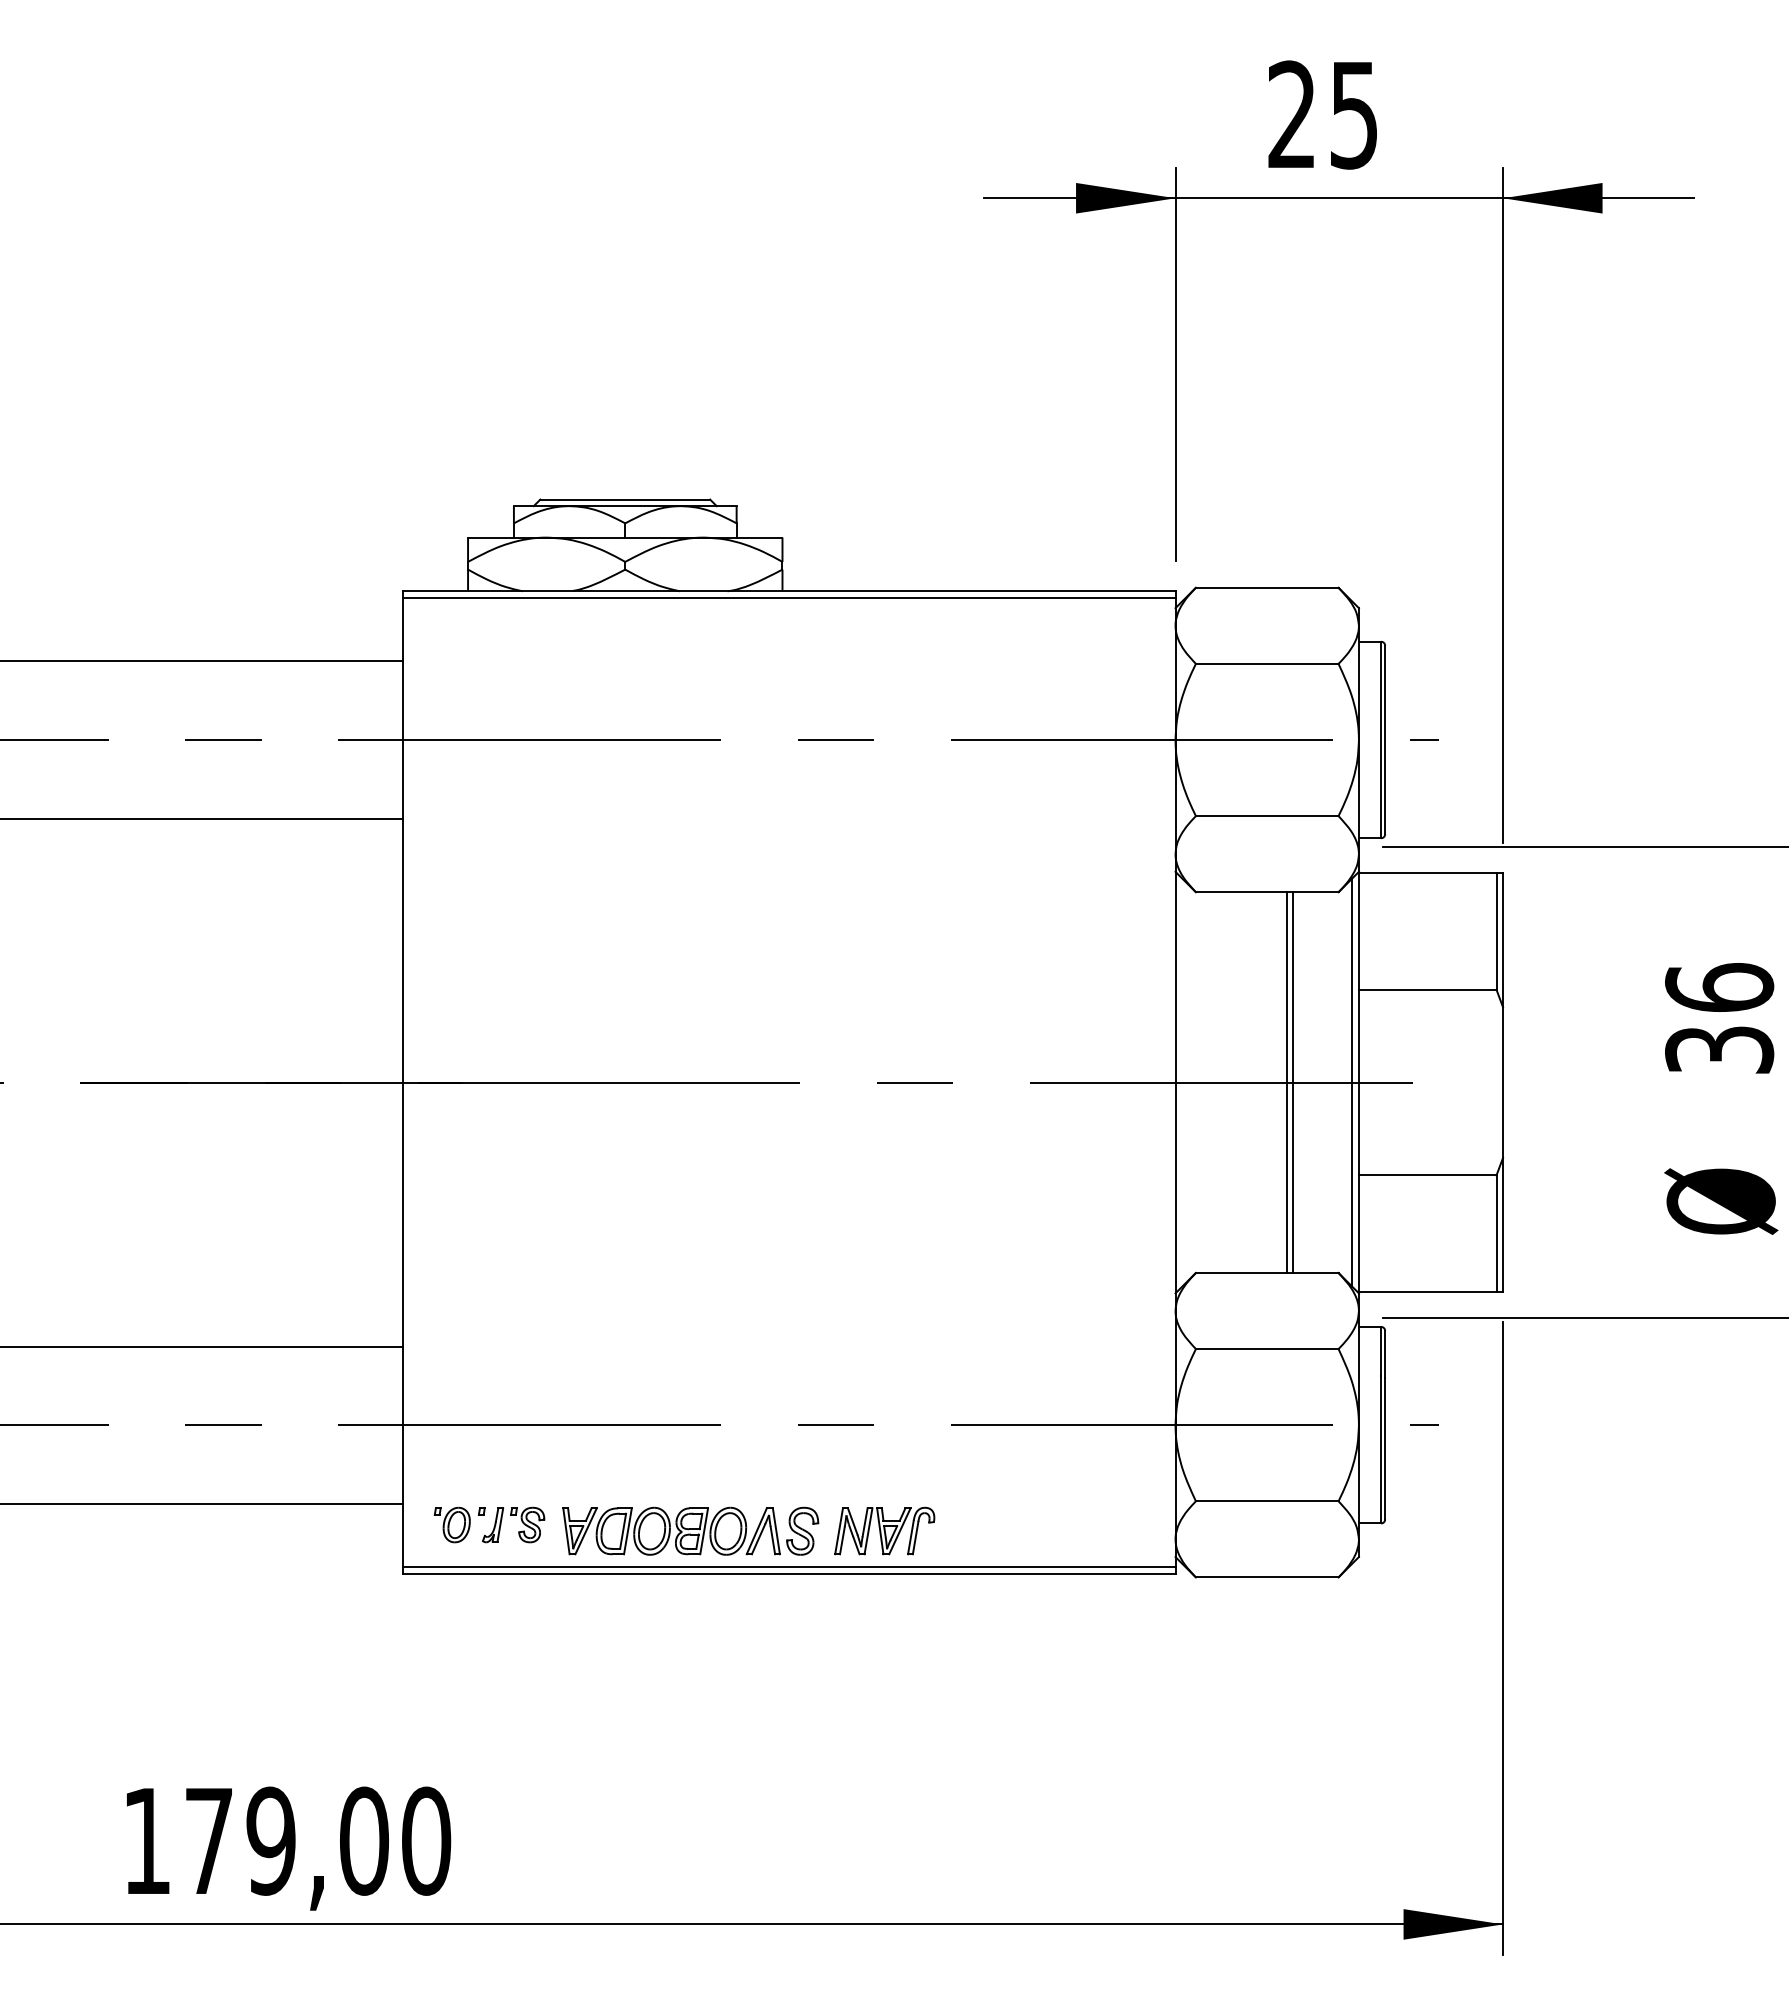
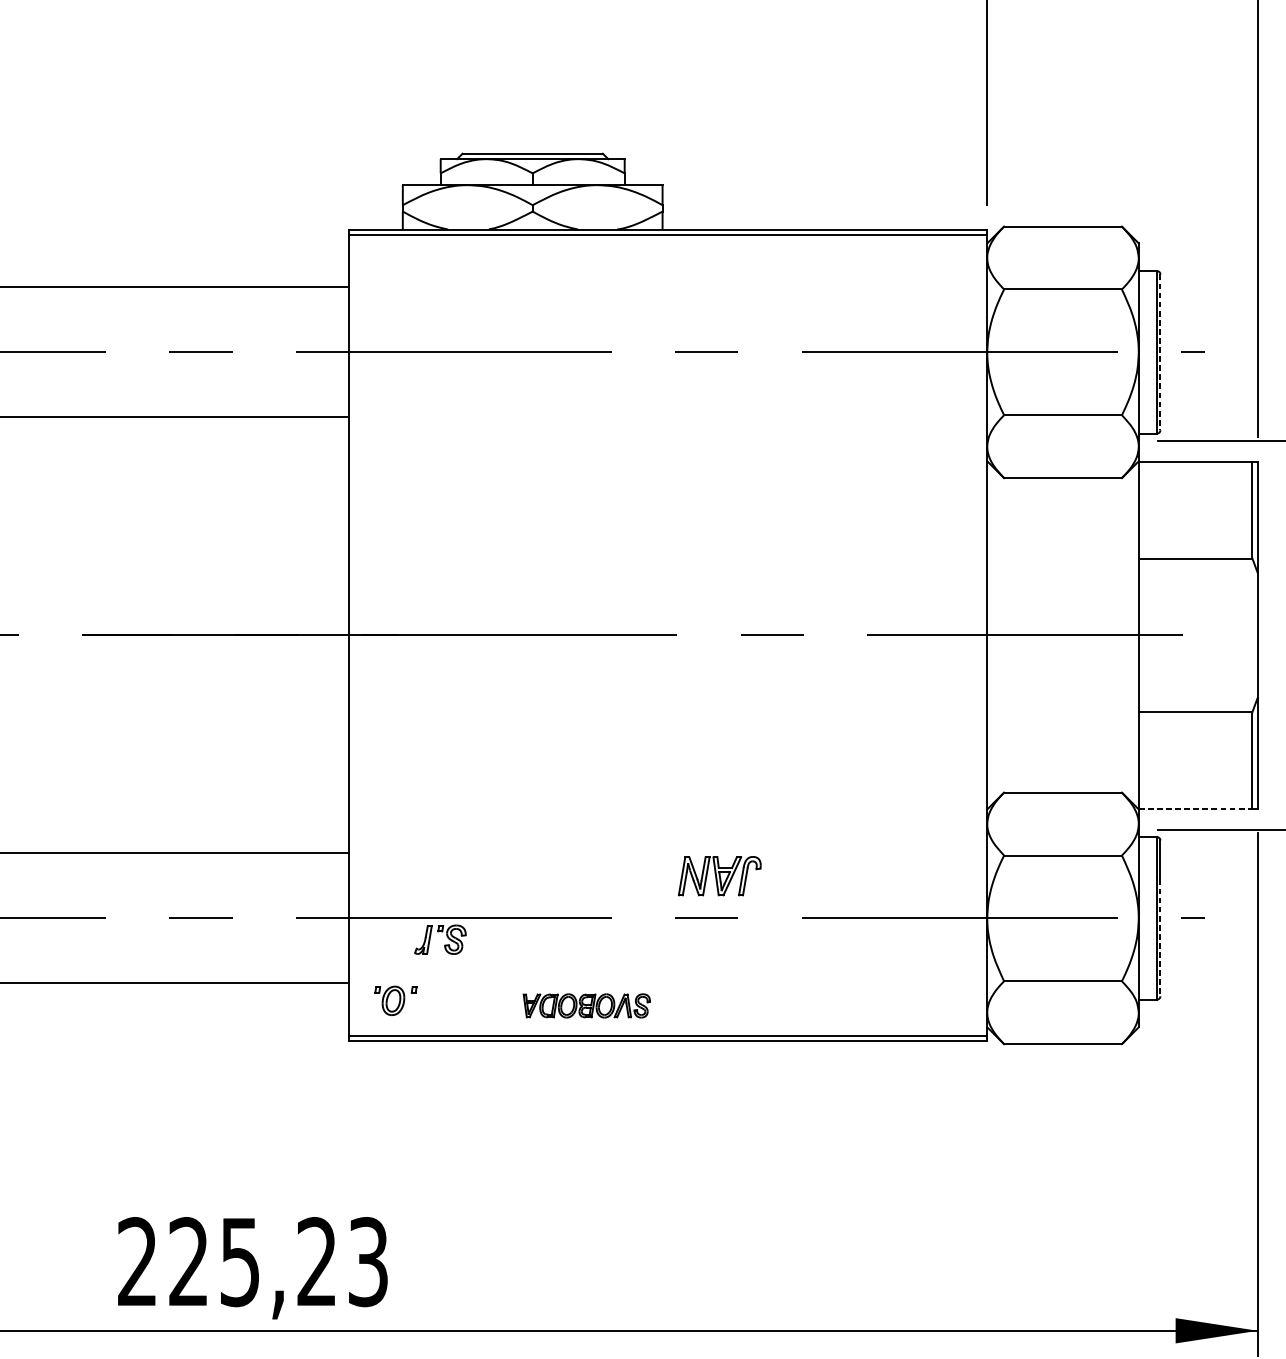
line: (1385, 740) -> (1160, 352), solid -> dashed
line: (1286, 1082) -> (1078, 635), removed
line: (1293, 1082) -> (1084, 635), removed
line: (1352, 1082) -> (1133, 635), removed
line: (1427, 1292) -> (1195, 808), solid -> dashed
line: (1385, 1448) -> (1160, 937), solid -> dashed
part: (521, 1521) -> (446, 936), moved
part: (690, 1530) -> (586, 1005), size x0.6
part: (884, 1530) -> (719, 875), moved
text: (287, 1840) -> (253, 1261), 179,00 -> 225,23

